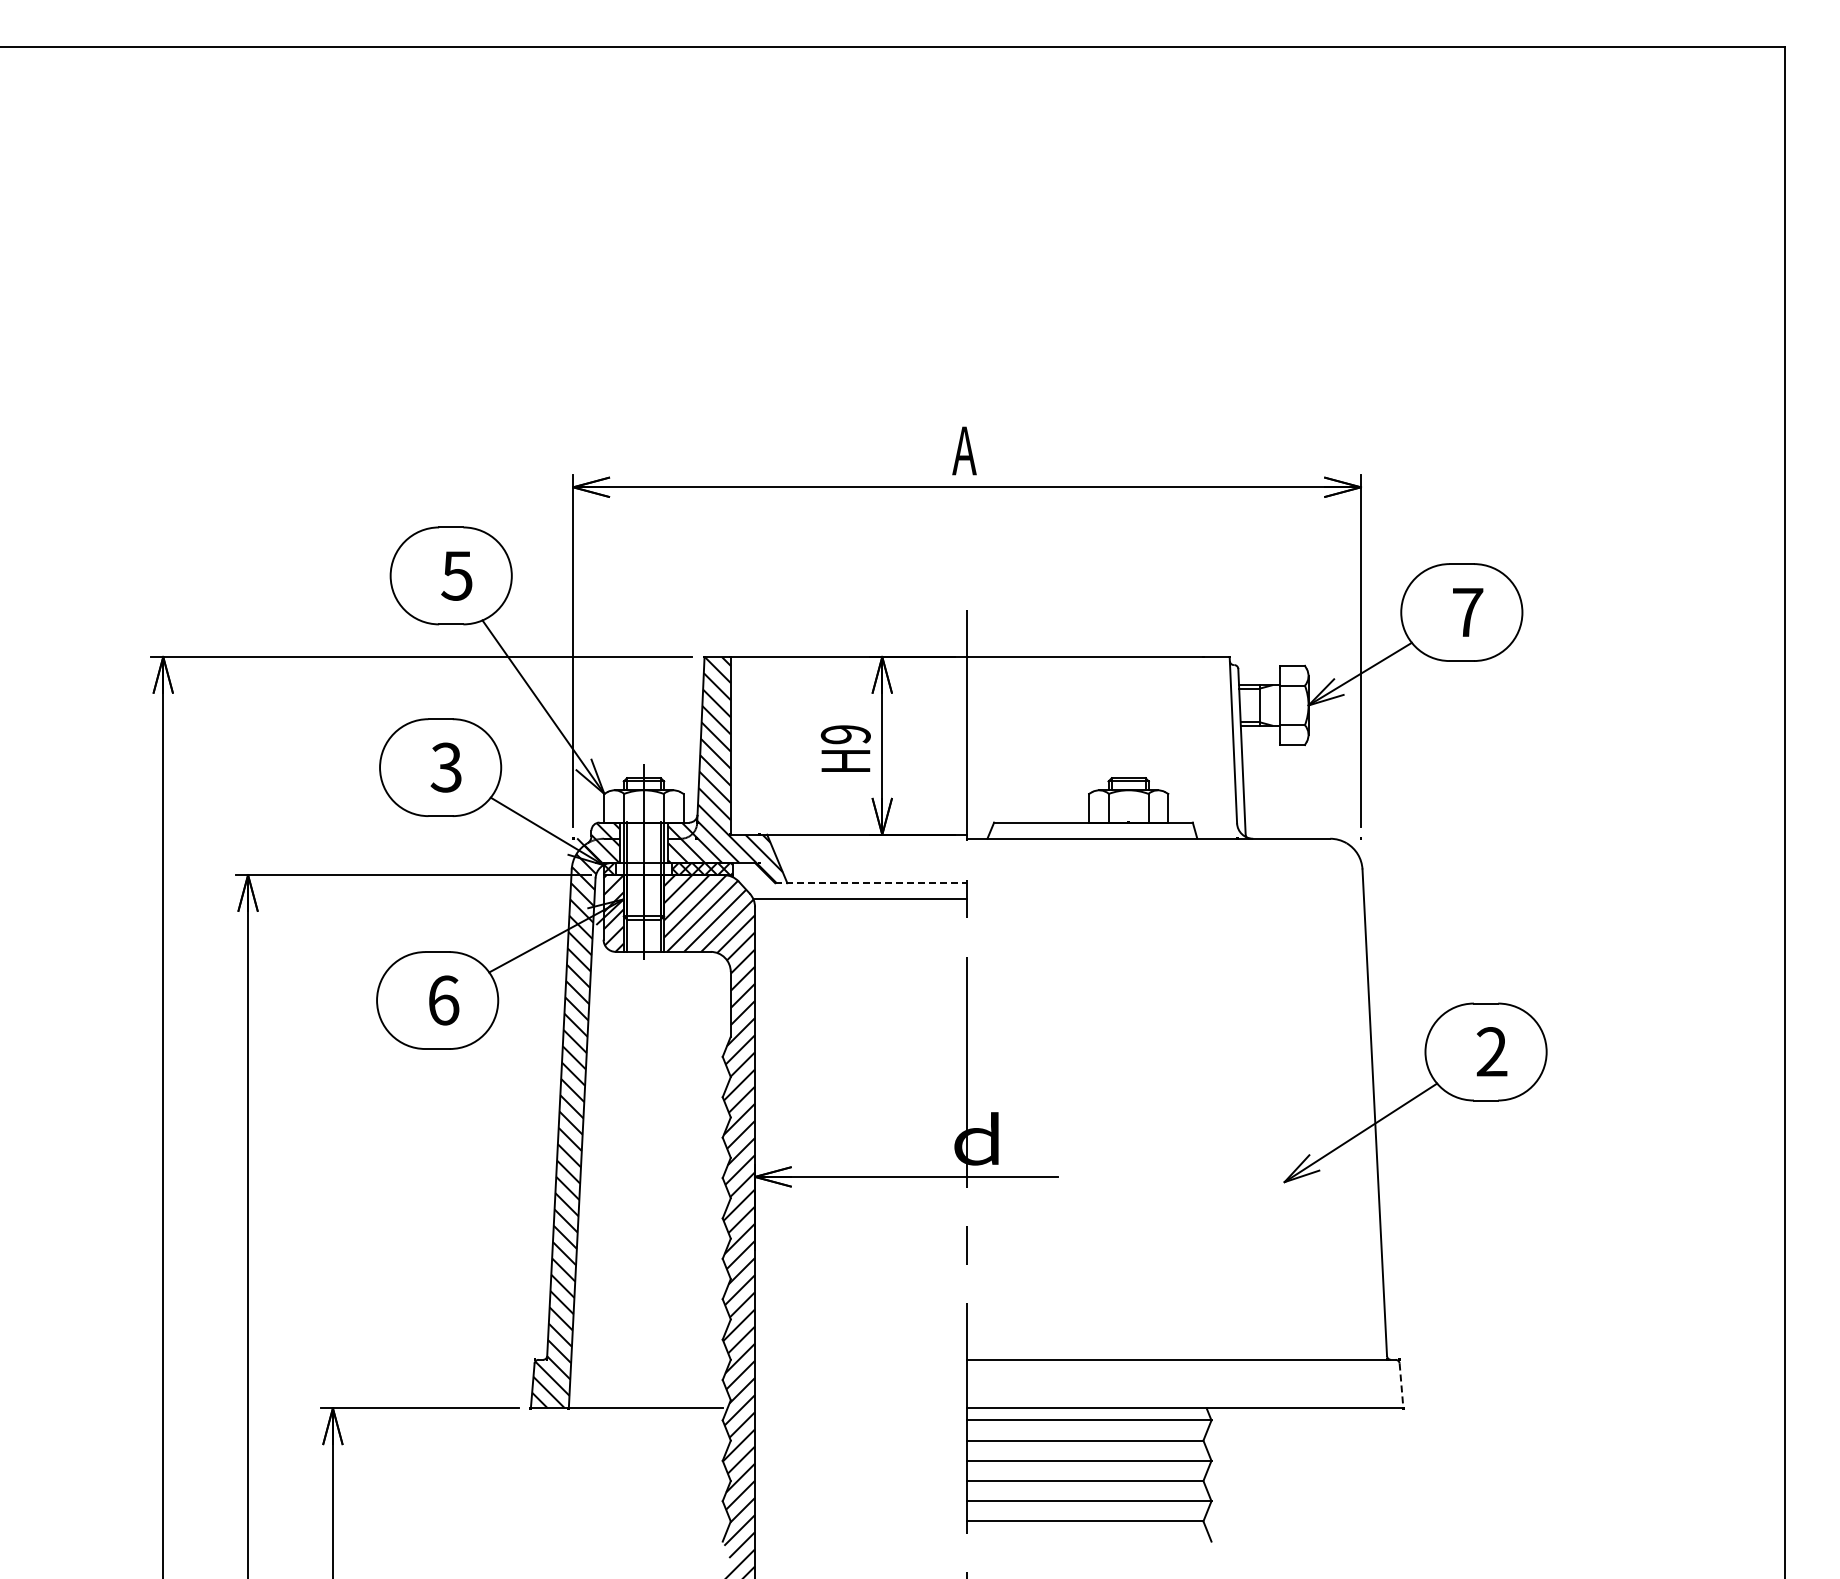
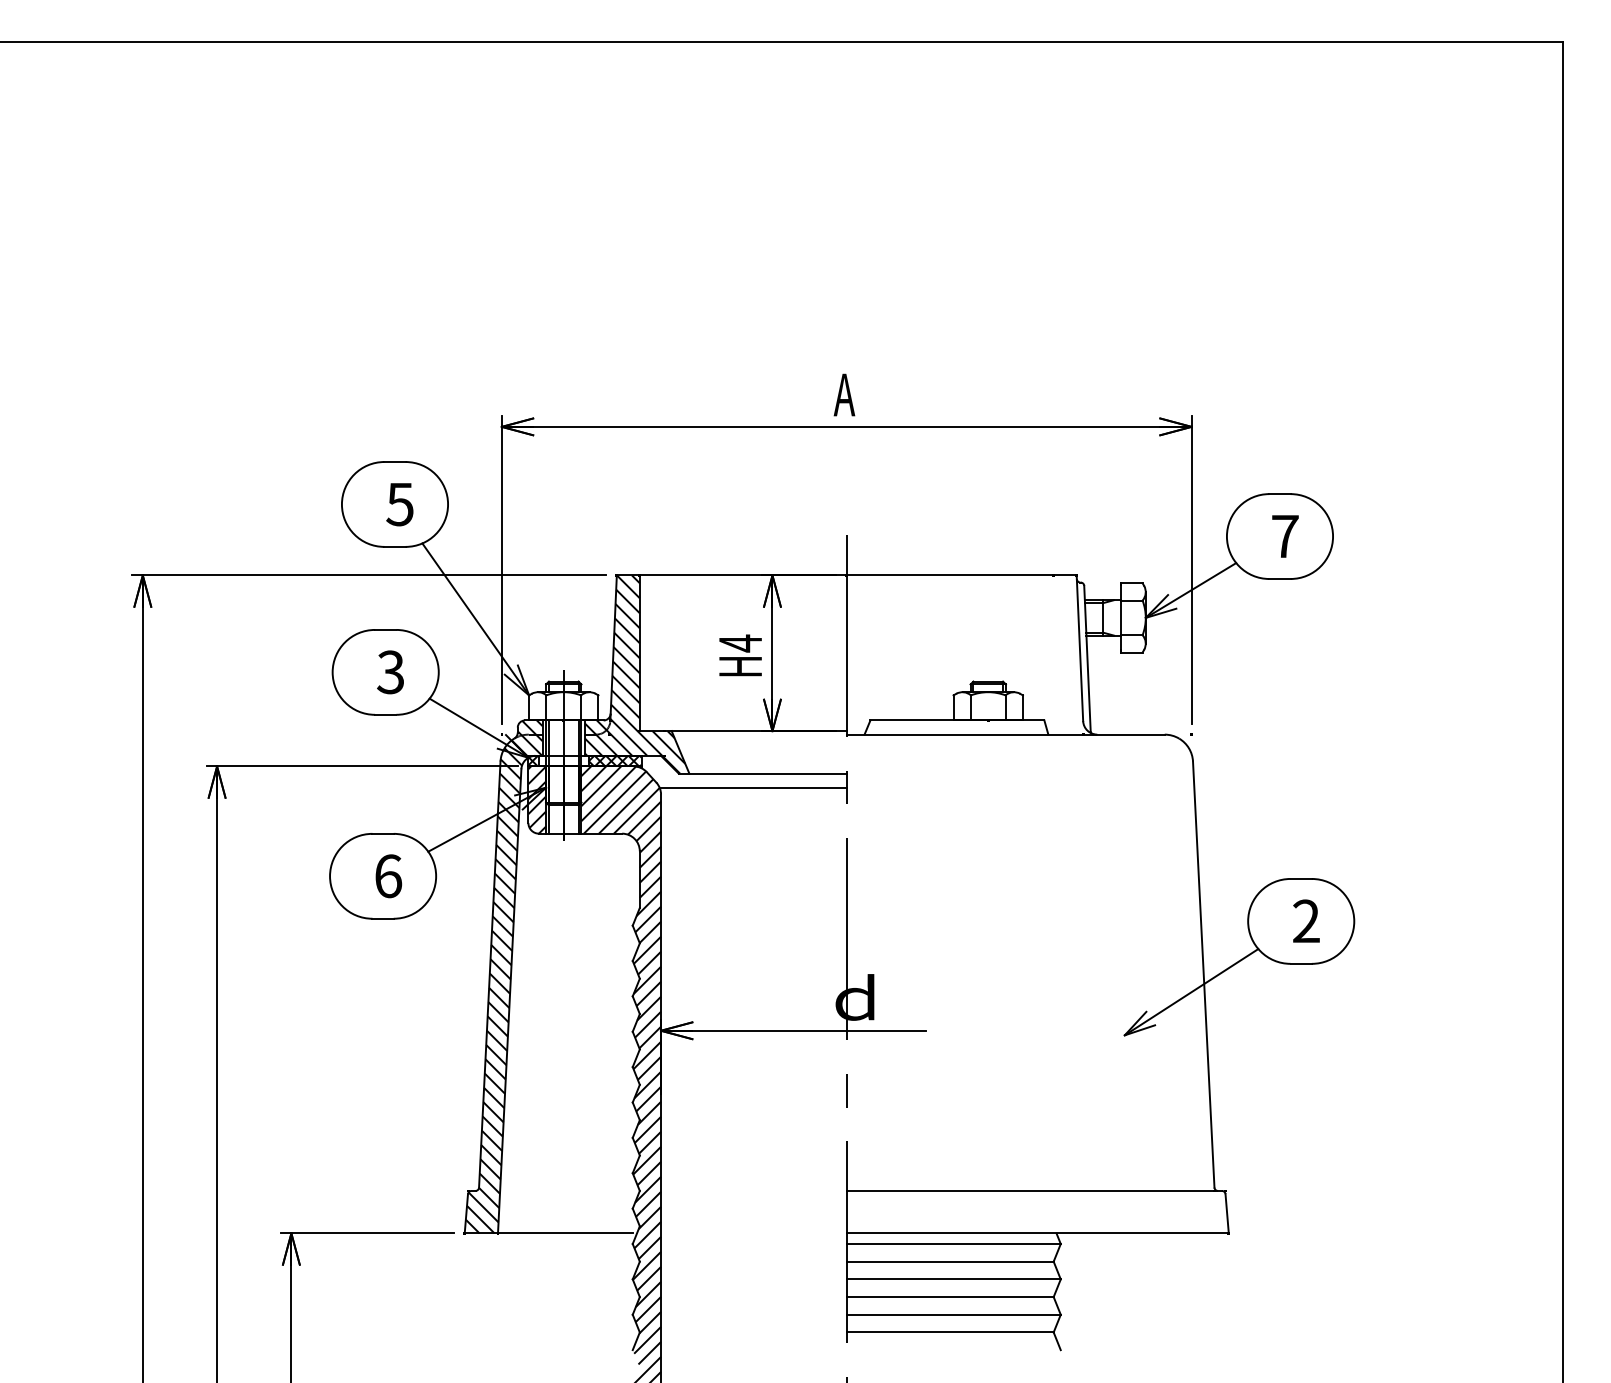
text: (845, 734) -> (740, 643), H9 -> H4
line: (871, 883) -> (763, 773), dashed -> solid
line: (1401, 1386) -> (1227, 1214), dashed -> solid

